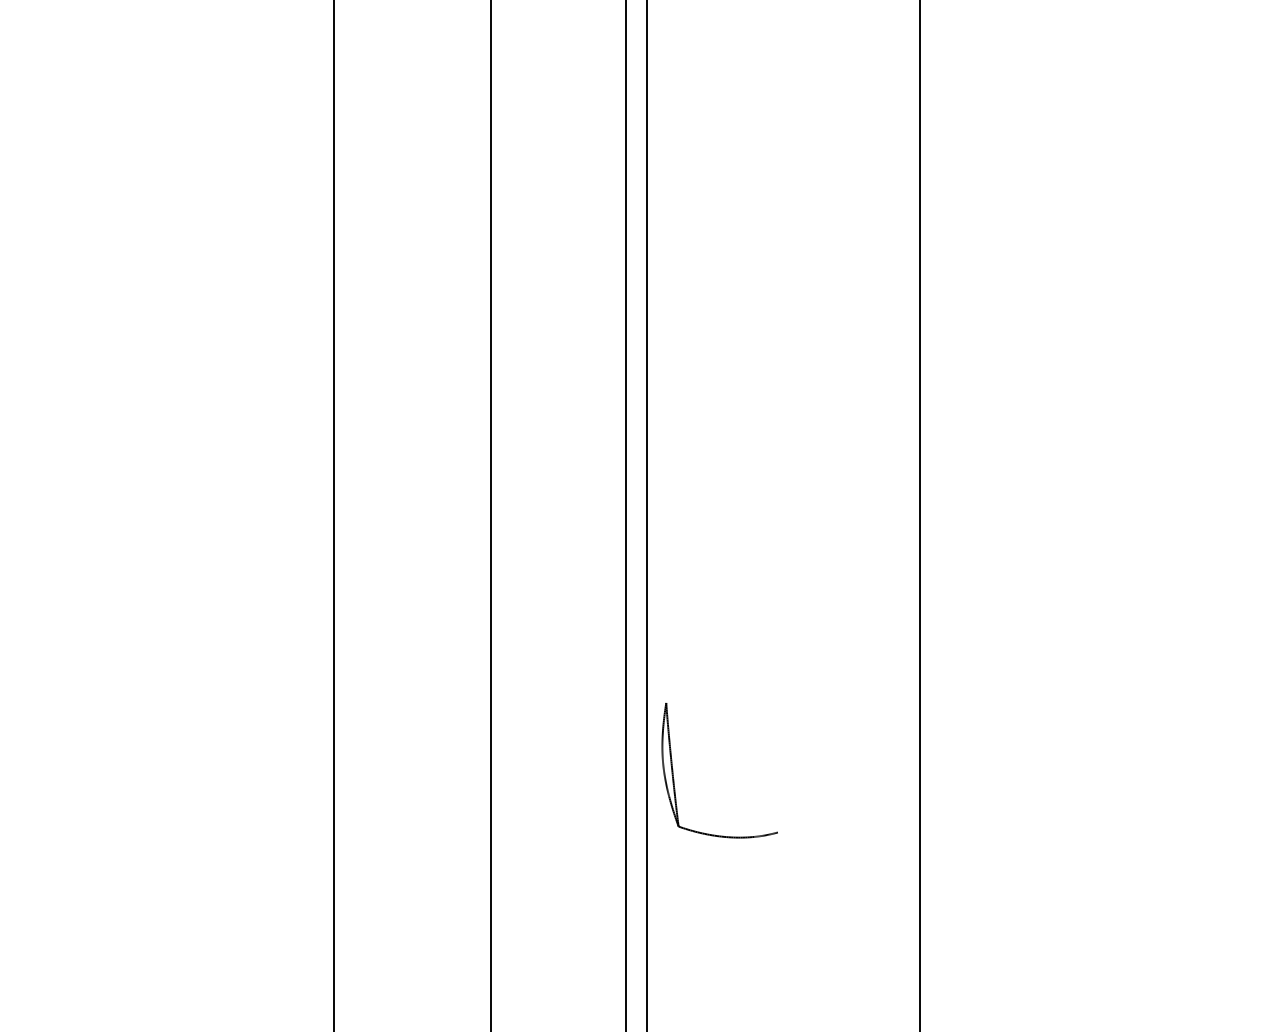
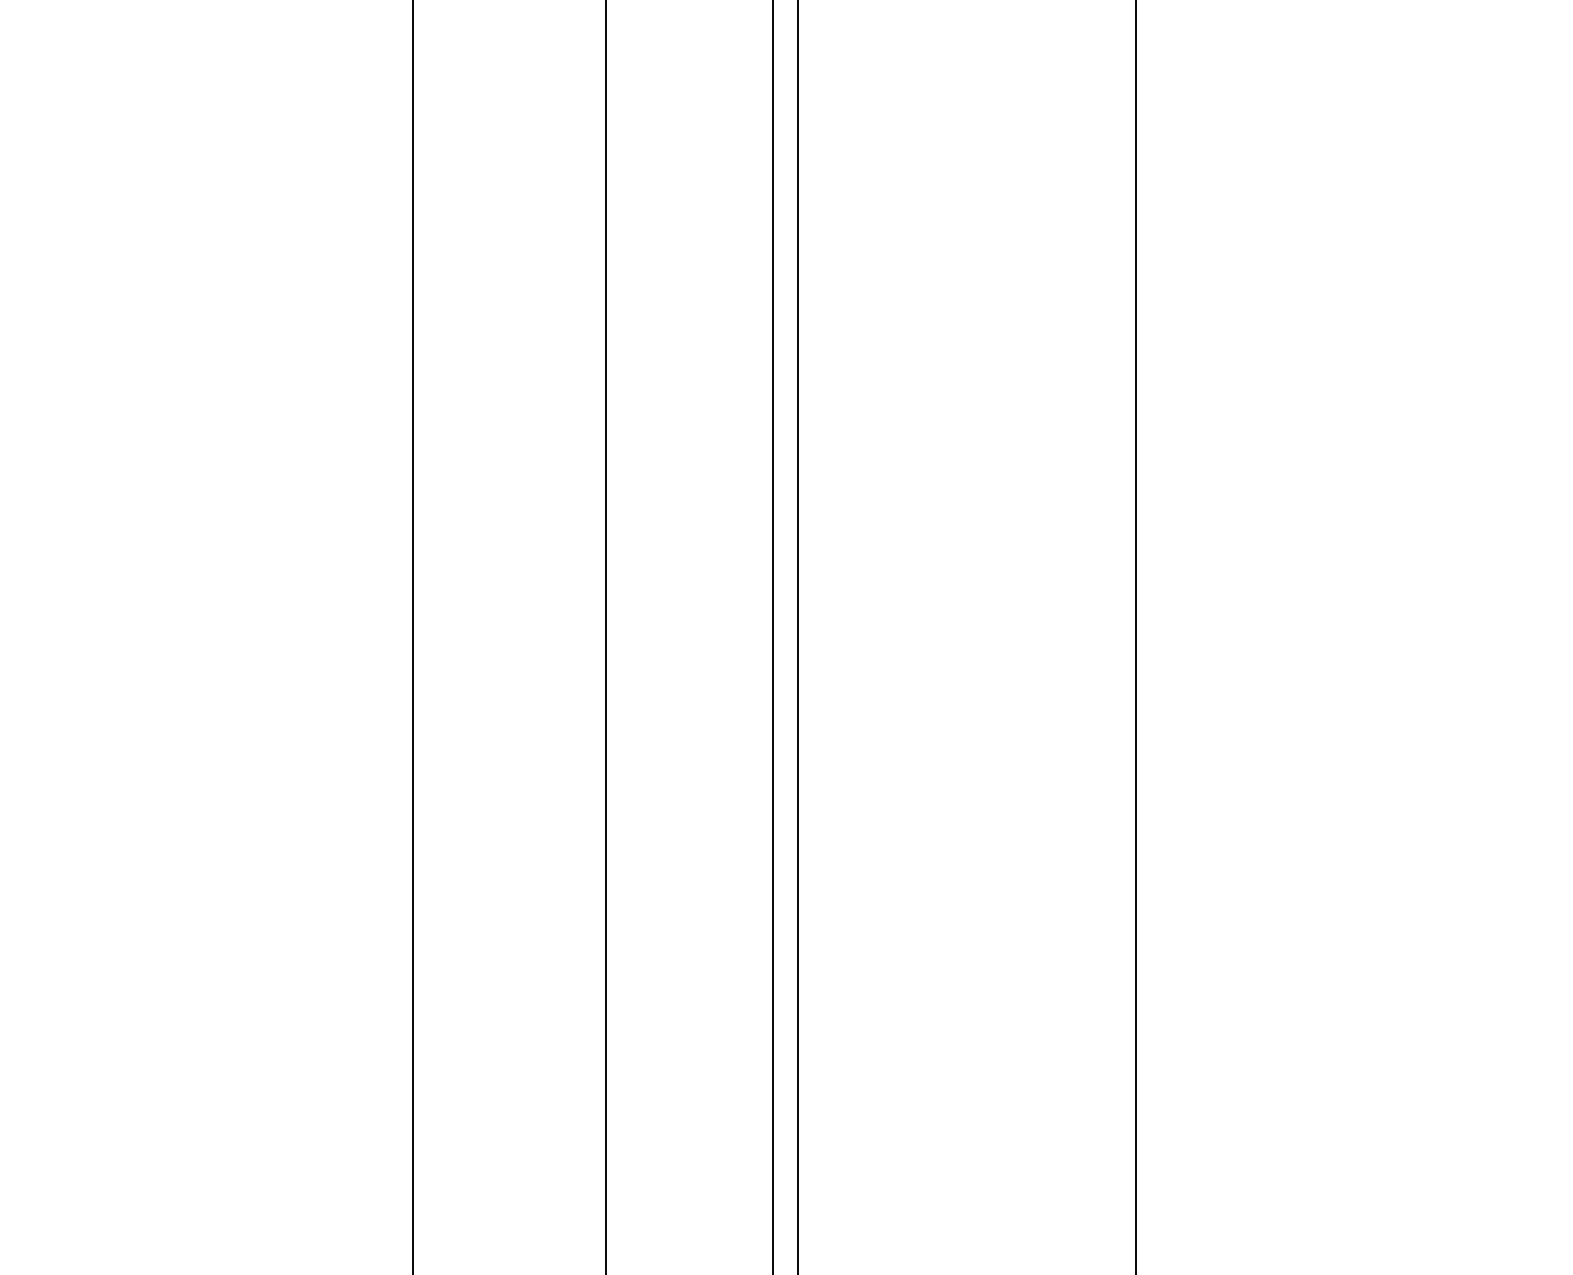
part: (673, 771) -> (831, 952), removed

